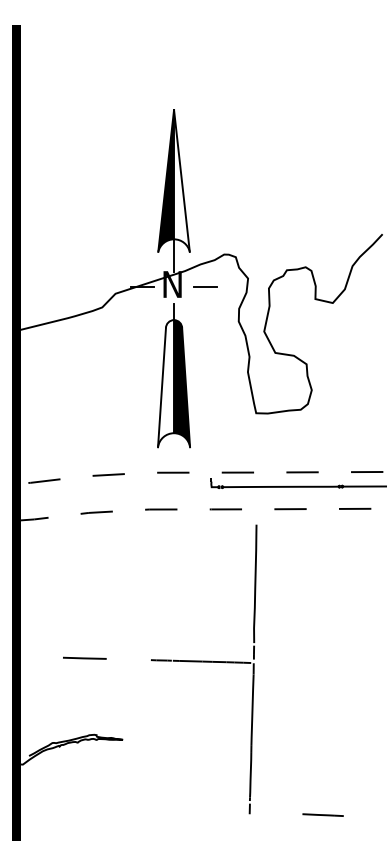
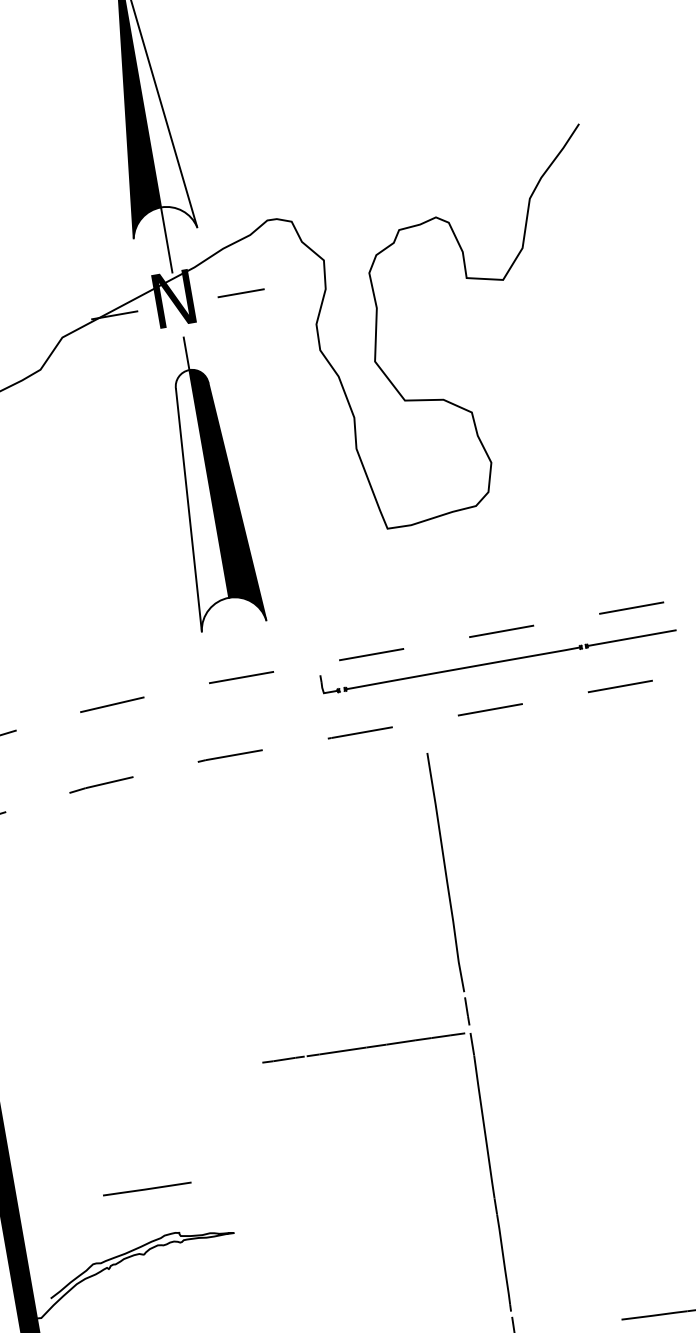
line: (84, 657) -> (146, 1187), moved

